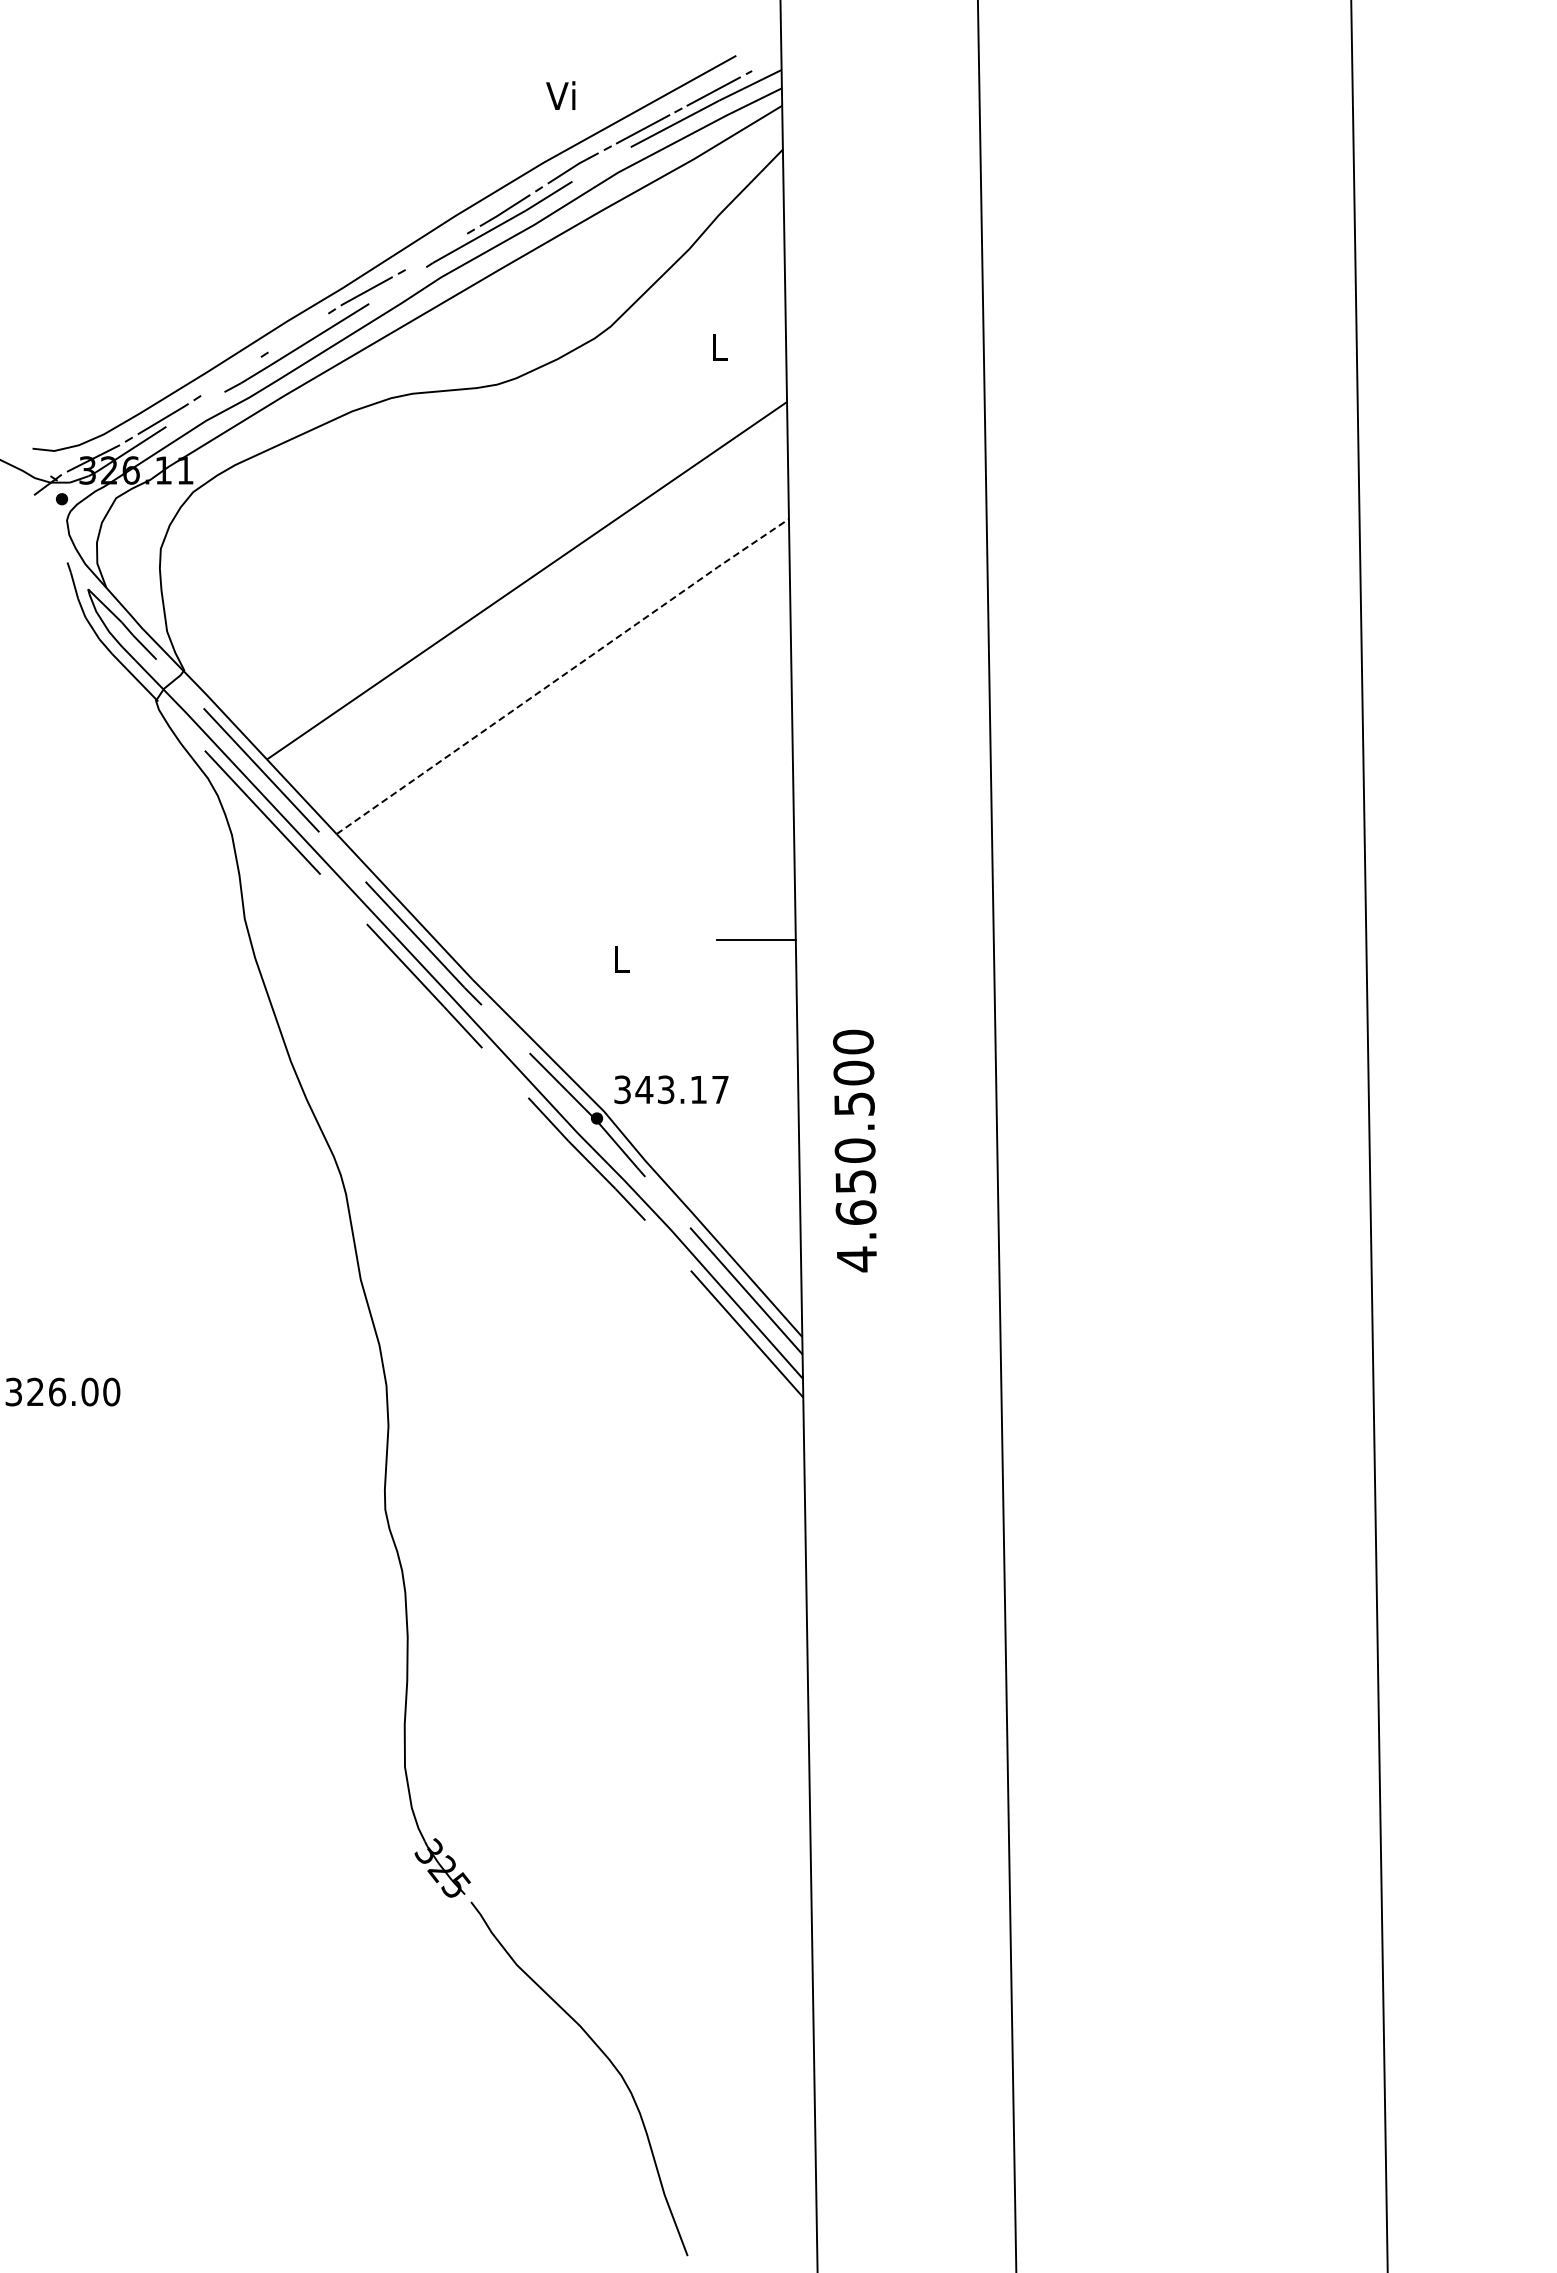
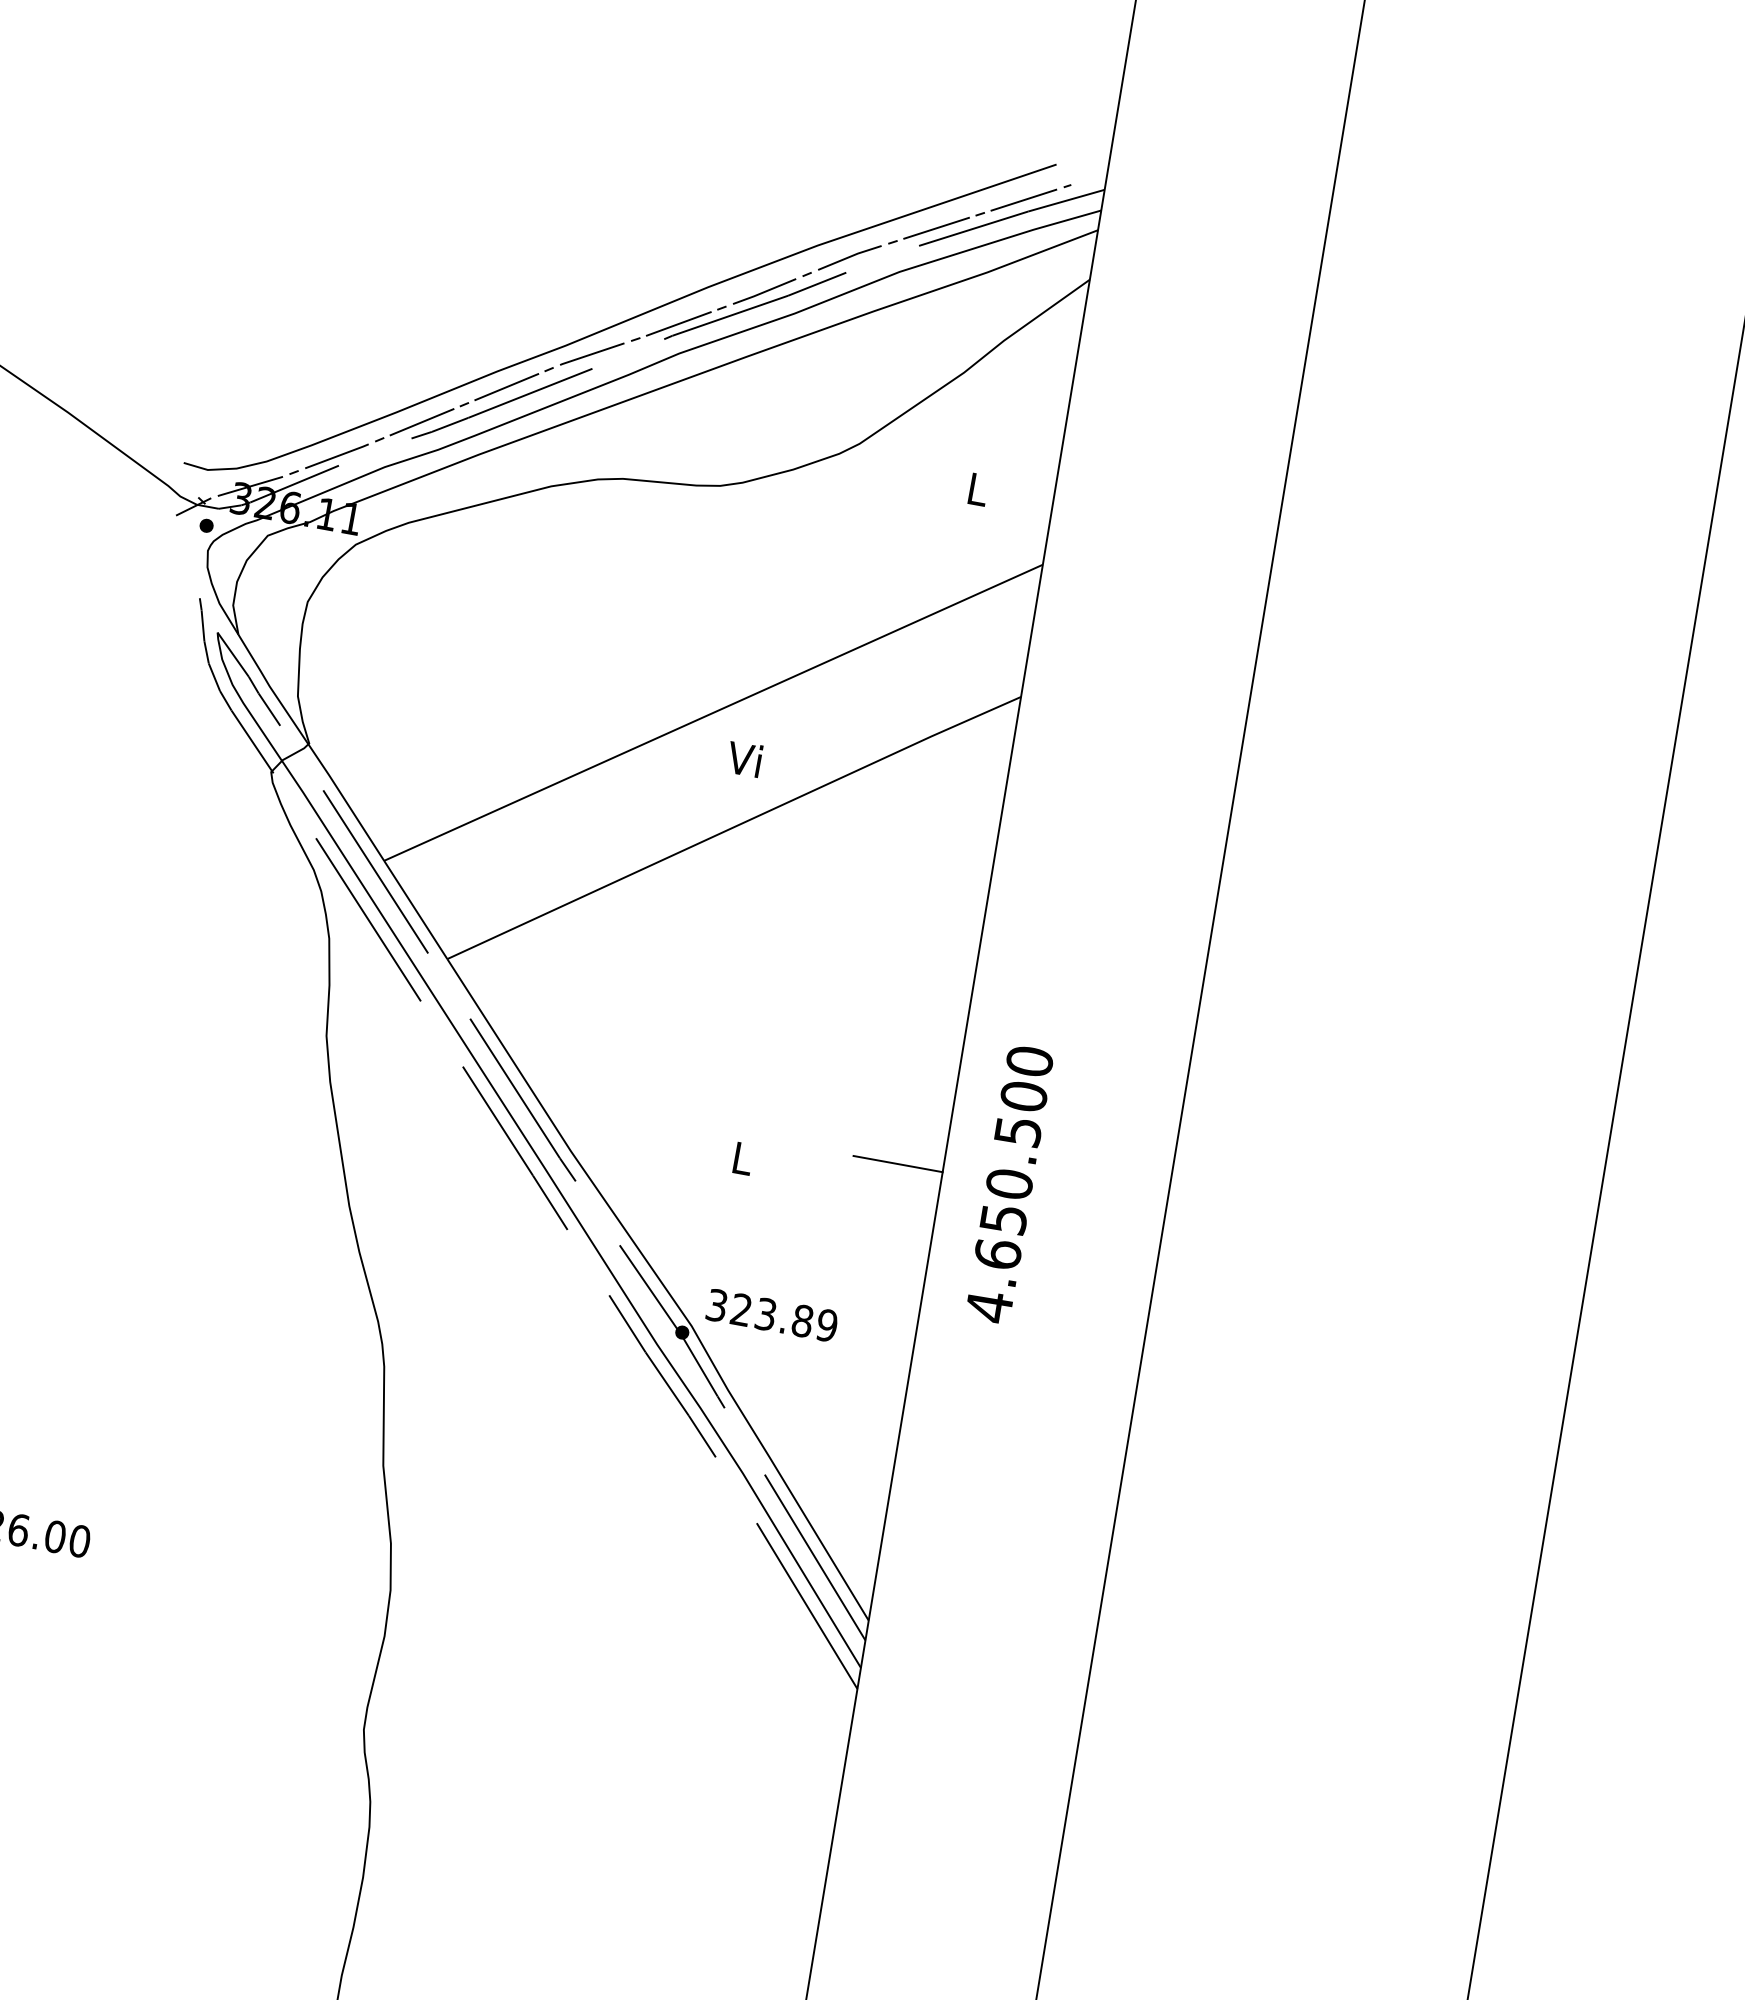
text: (560, 95) -> (744, 758), moved
line: (436, 251) -> (678, 323), added
line: (298, 332) -> (507, 386), added
line: (230, 376) -> (421, 422), added
line: (563, 675) -> (735, 826), dashed -> solid
text: (681, 1089) -> (783, 1317), 343.17 -> 323.89
text: (854, 1150) -> (1008, 1183), moved

